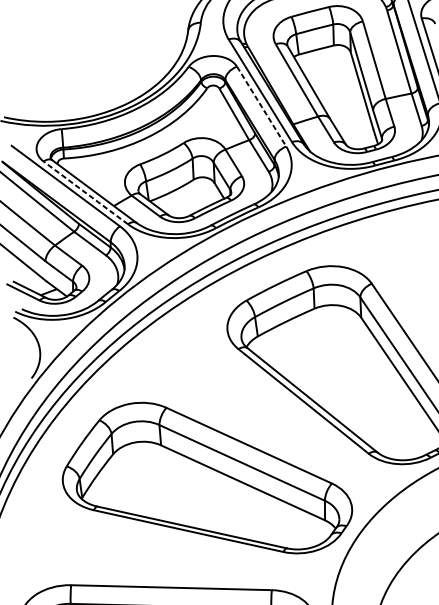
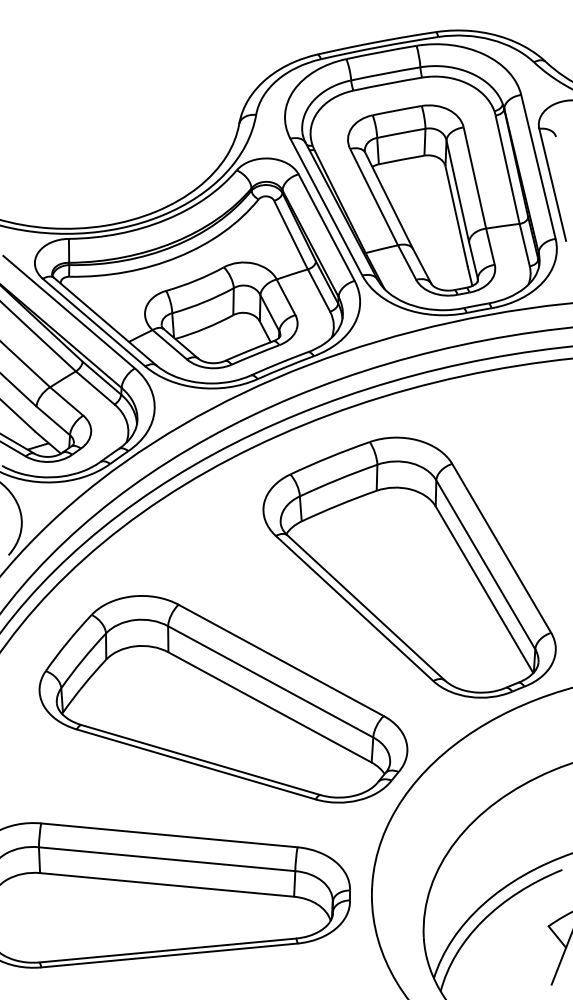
line: (261, 107) -> (326, 228), dashed -> solid
line: (85, 192) -> (93, 322), dashed -> solid

